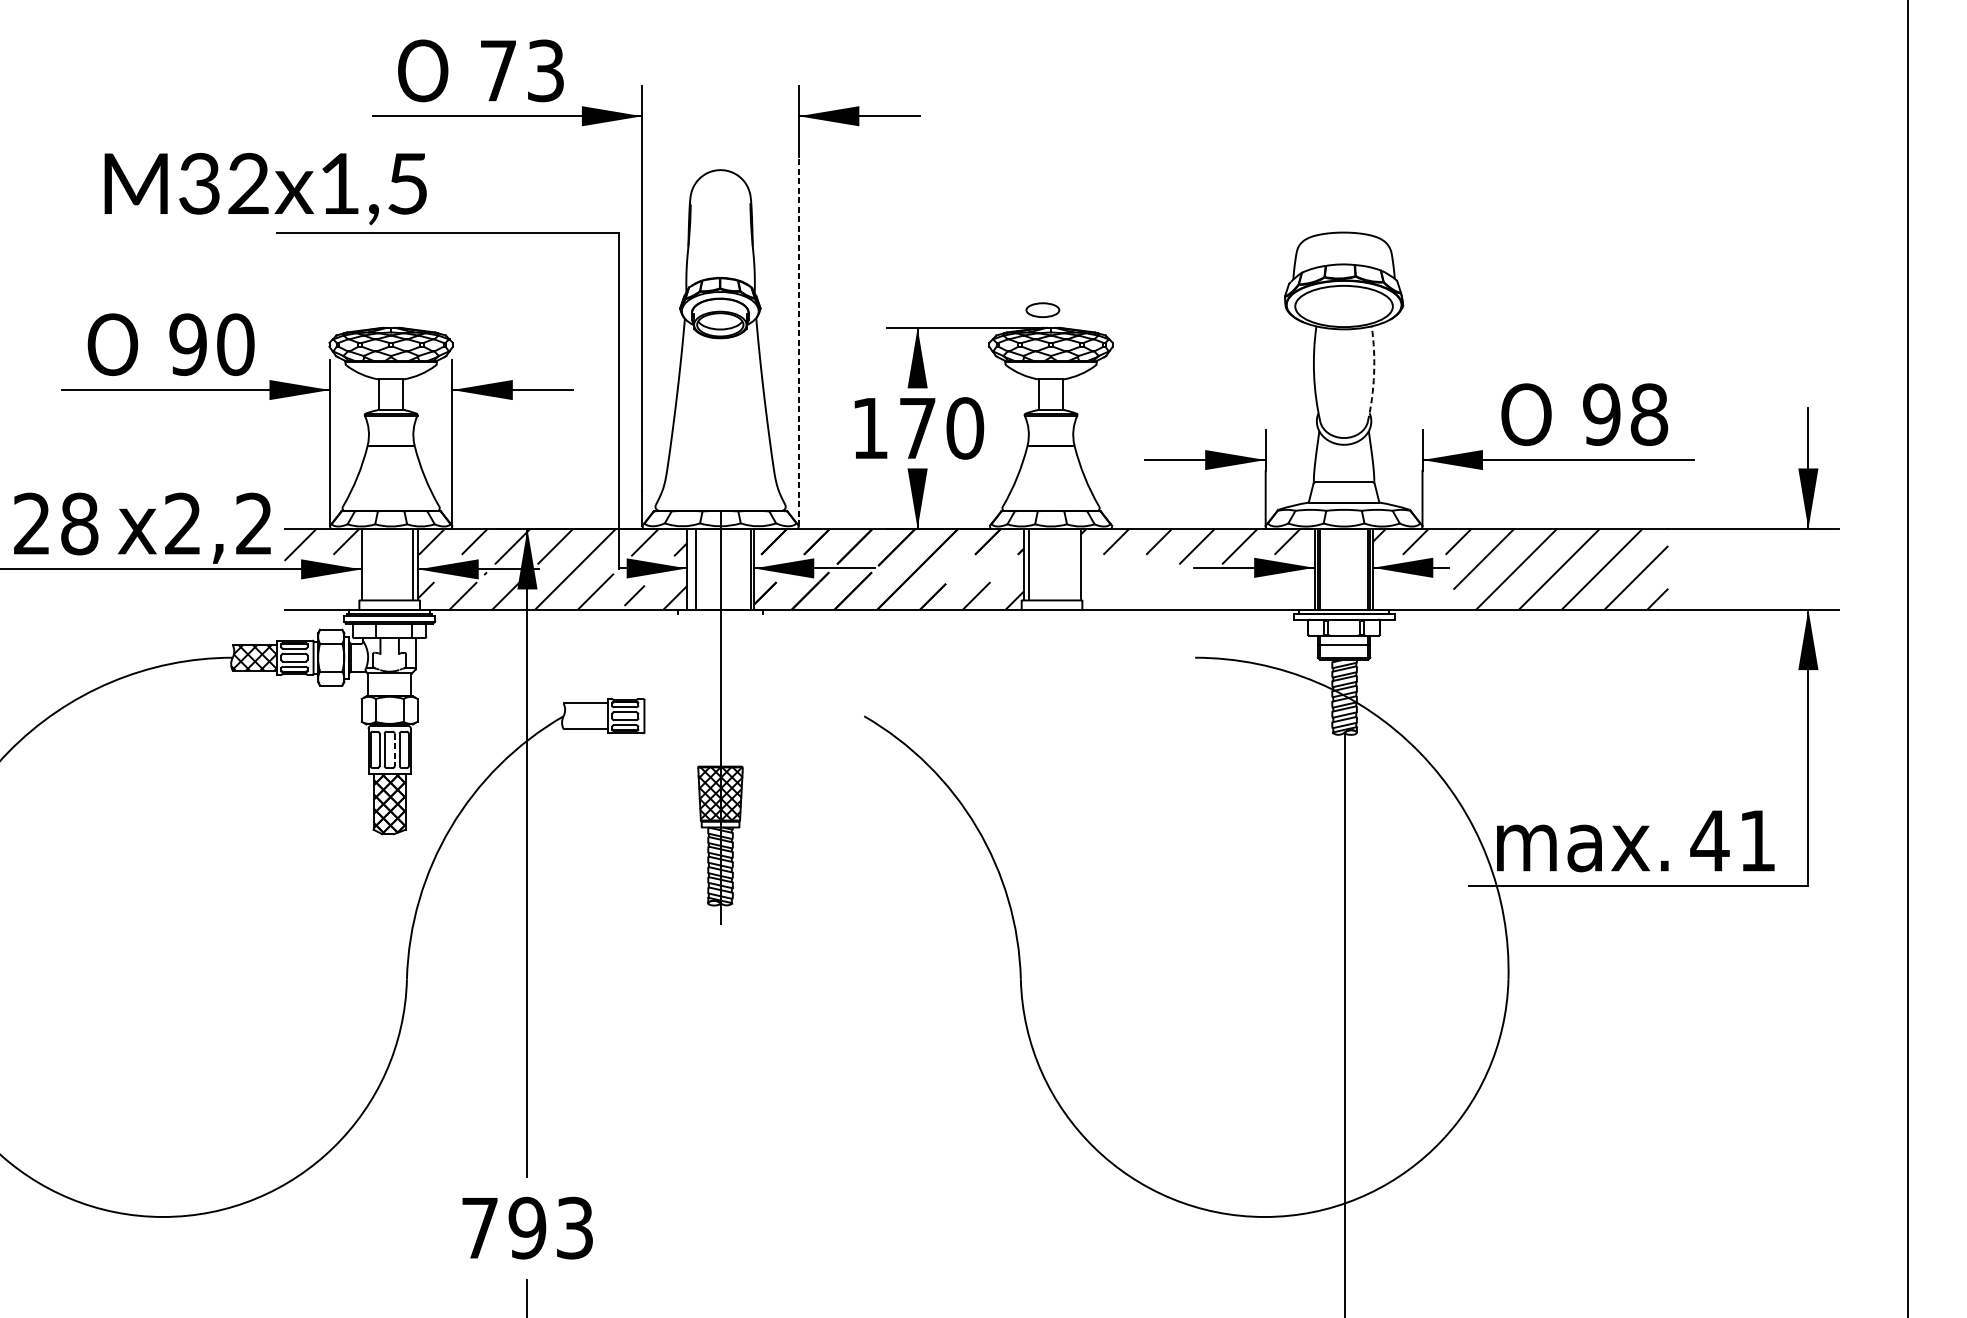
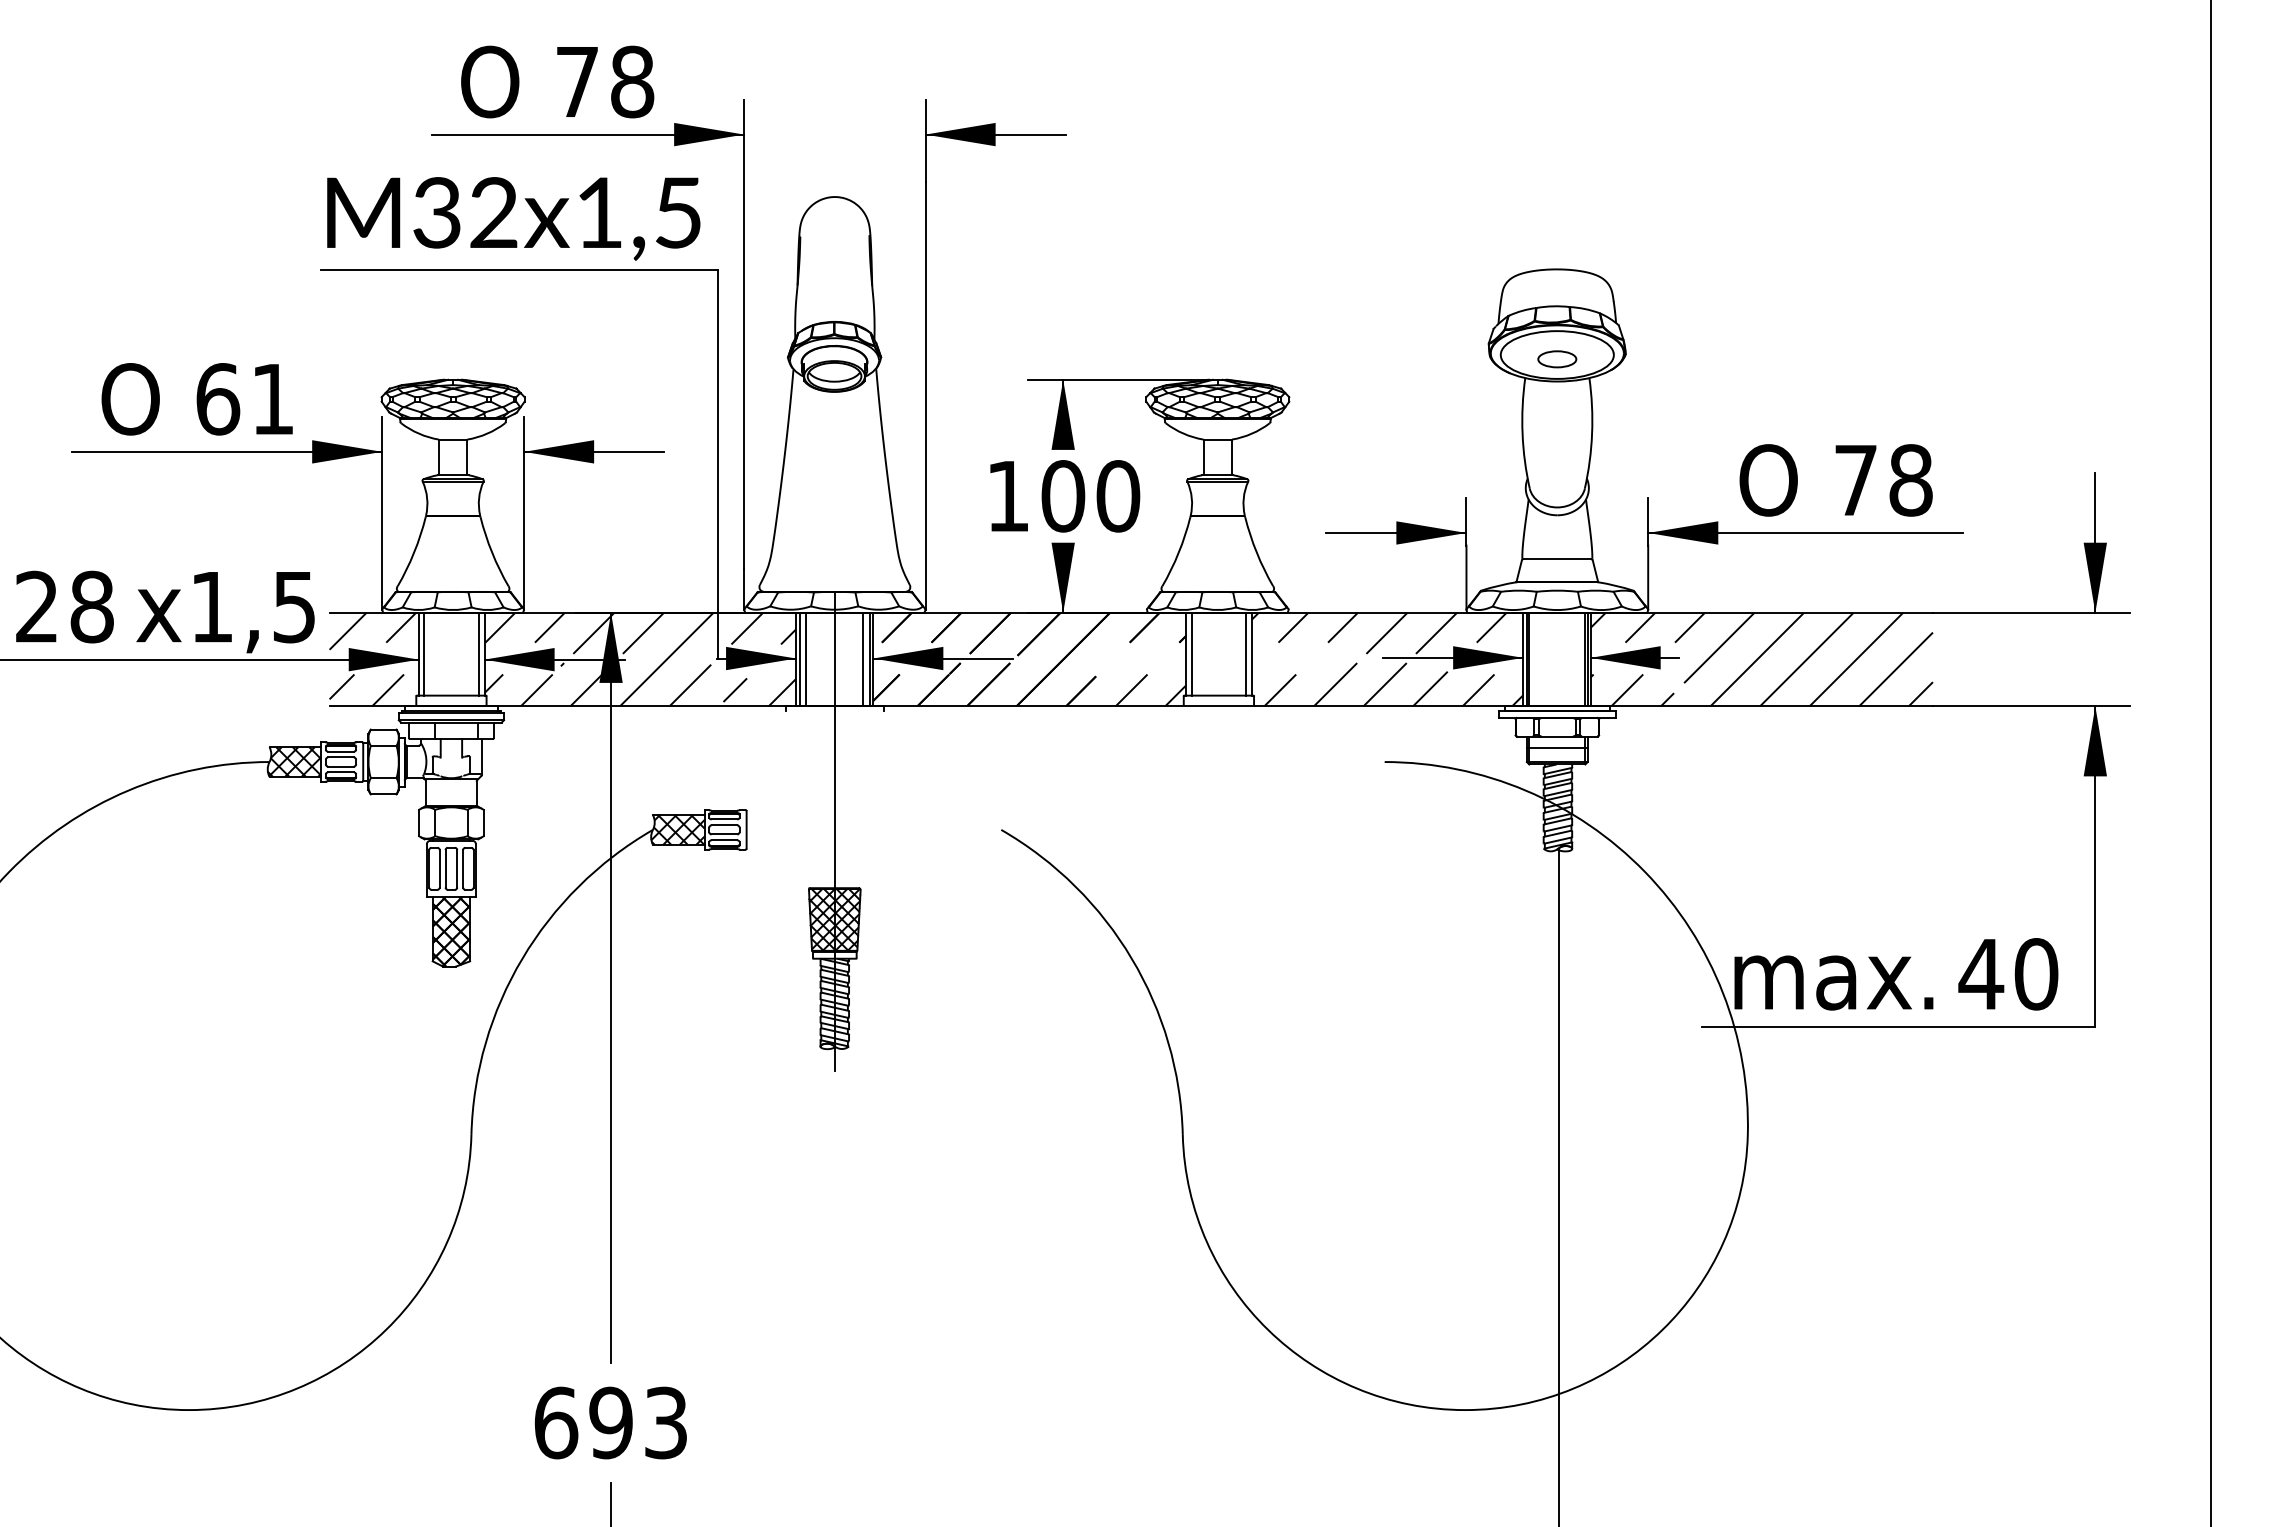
text: (545, 70) -> (632, 81), 73 -> 78
text: (265, 188) -> (513, 218), moved
part: (1043, 310) -> (1557, 359), moved
line: (798, 341) -> (925, 395), dashed -> solid
text: (211, 344) -> (245, 399), 90 -> 61
arc: (1374, 374) -> (1592, 433), dashed -> solid
text: (1601, 414) -> (1855, 480), 98 -> 78
text: (917, 428) -> (1063, 496), 170 -> 100
text: (218, 523) -> (252, 606), x2,2 -> x1,5
line: (366, 564) -> (424, 653), added
line: (1075, 564) -> (1246, 653), added
line: (690, 569) -> (799, 659), added
line: (745, 569) -> (863, 659), added
hatch: (1202, 590) -> (1393, 684), added
hatch: (316, 596) -> (366, 690), added
hatch: (1408, 596) -> (1632, 690), added
hatch: (584, 715) -> (677, 829), added
line: (394, 749) -> (457, 868), dashed -> solid
text: (1757, 841) -> (2036, 974), 41 -> 40
text: (480, 1227) -> (556, 1422), 793 -> 693

